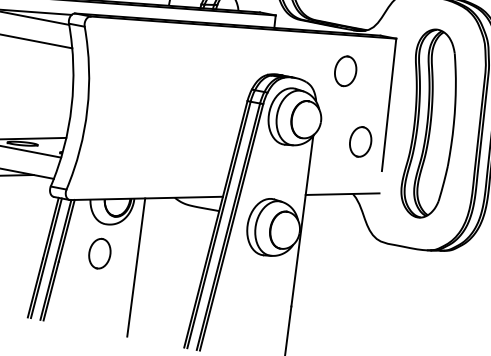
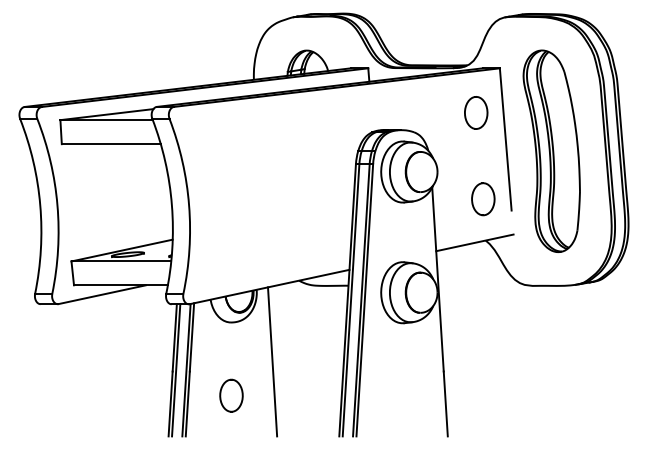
part: (346, 70) -> (476, 112), moved
part: (360, 142) -> (483, 199), moved
part: (99, 253) -> (231, 395), moved

